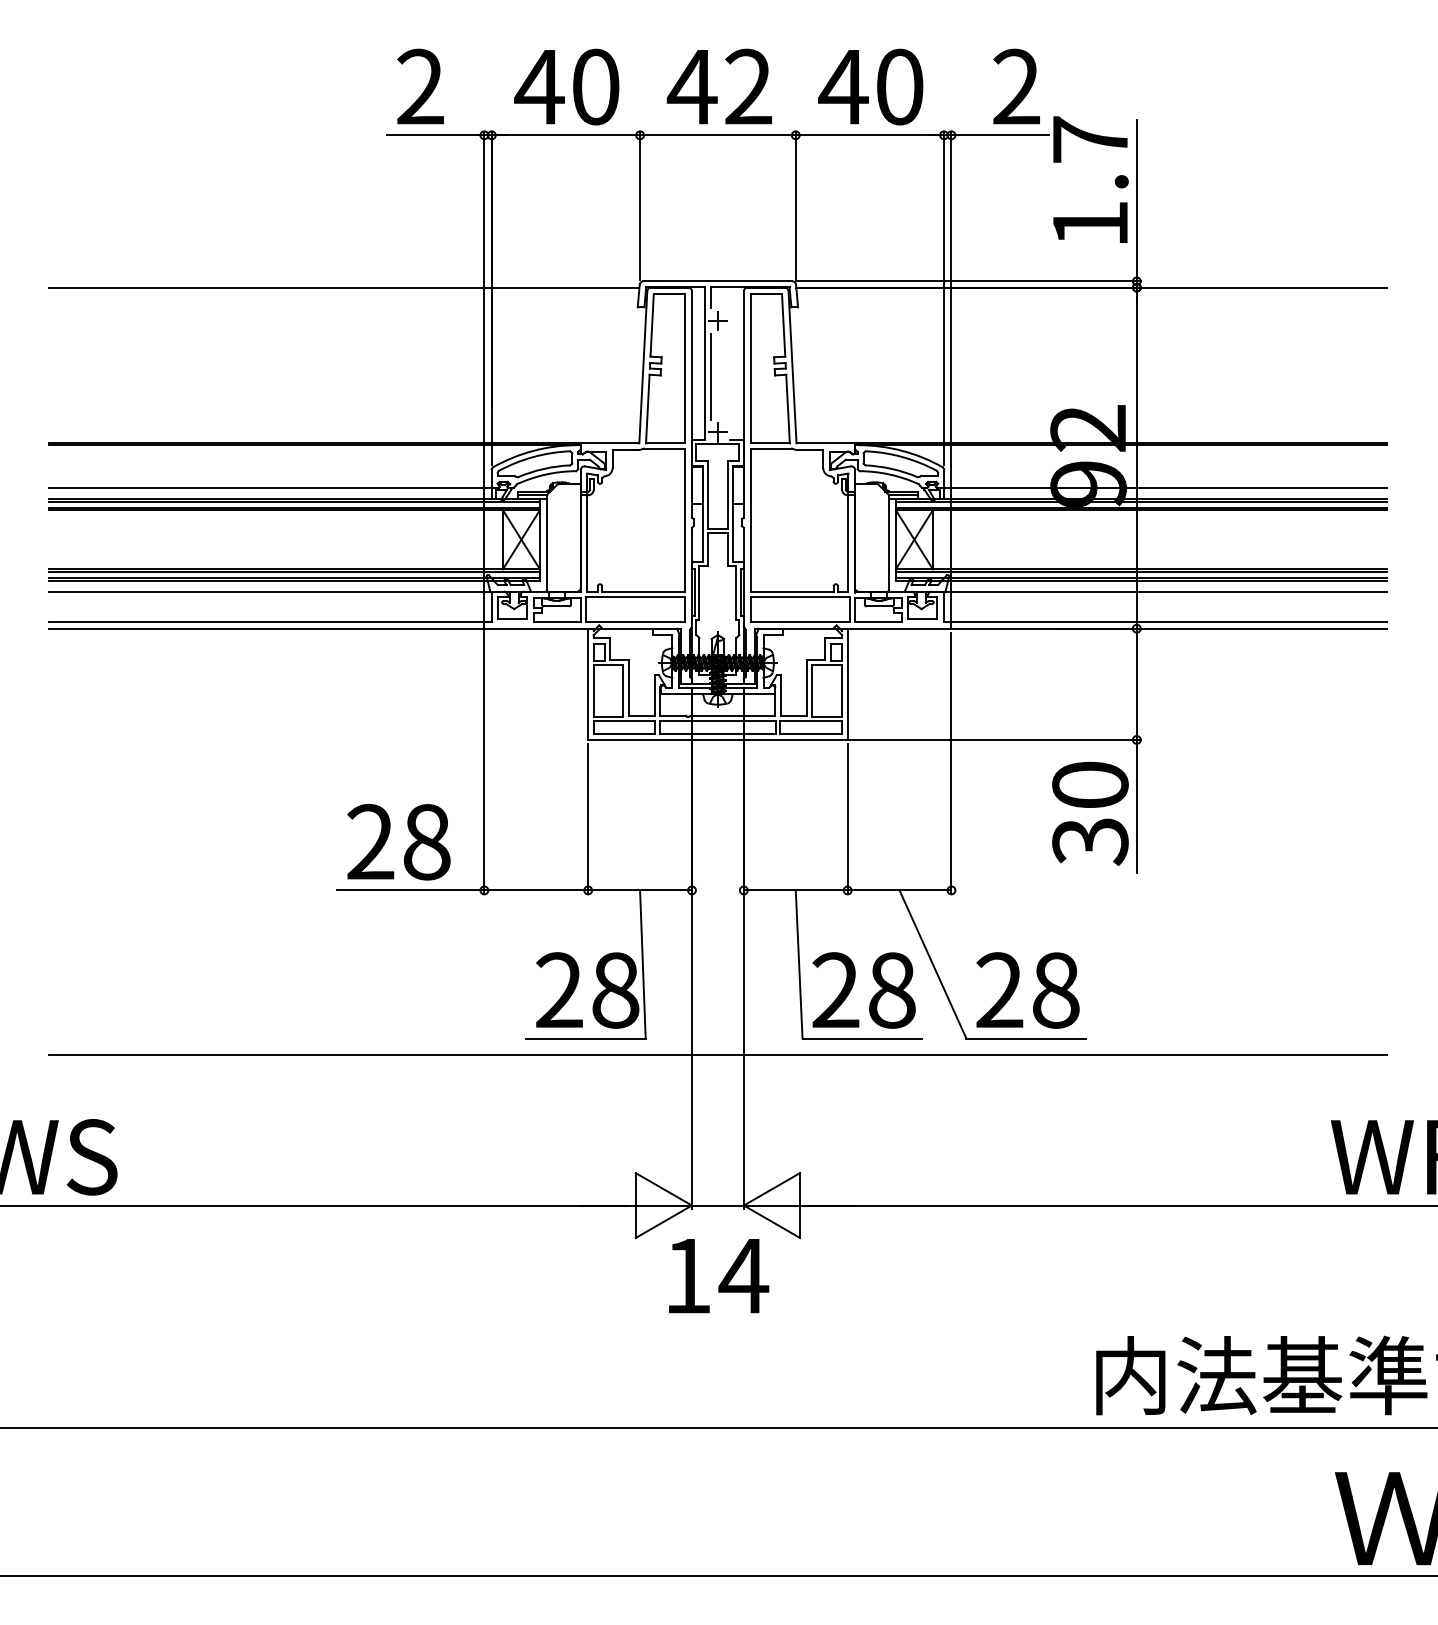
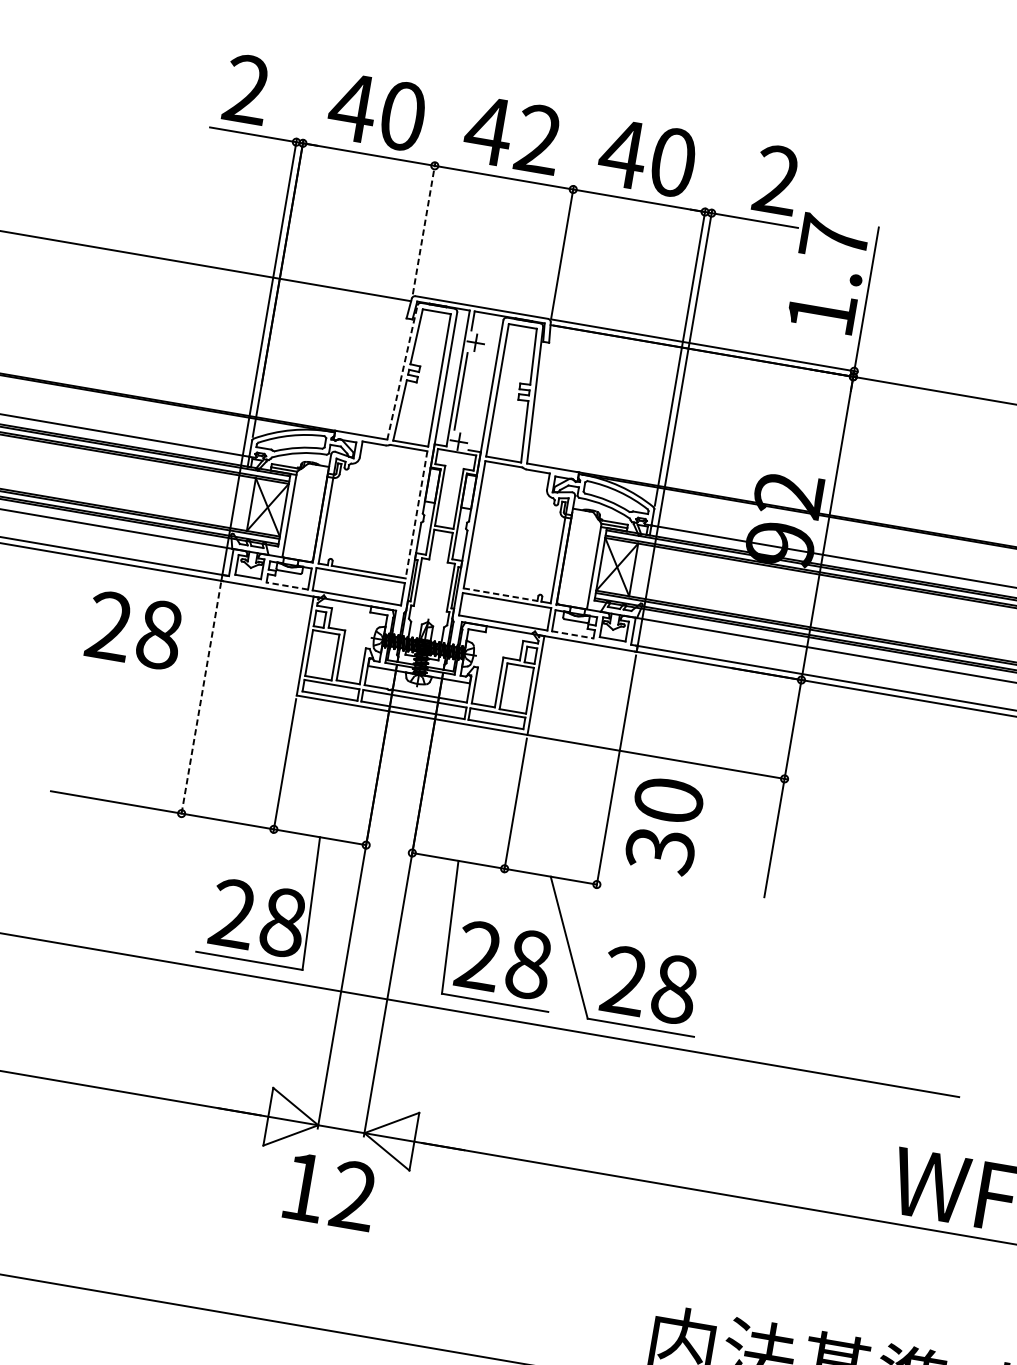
line: (640, 205) -> (424, 228), solid -> dashed
line: (643, 366) -> (402, 371), solid -> dashed
line: (685, 520) -> (416, 515), solid -> dashed
line: (792, 591) -> (501, 594), solid -> dashed
line: (556, 622) -> (286, 586), solid -> dashed
line: (878, 622) -> (572, 635), solid -> dashed
line: (484, 762) -> (201, 699), solid -> dashed
text: (1090, 813) -> (664, 825), moved
text: (398, 841) -> (134, 629), moved
text: (743, 1275) -> (353, 1195), 14 -> 12

